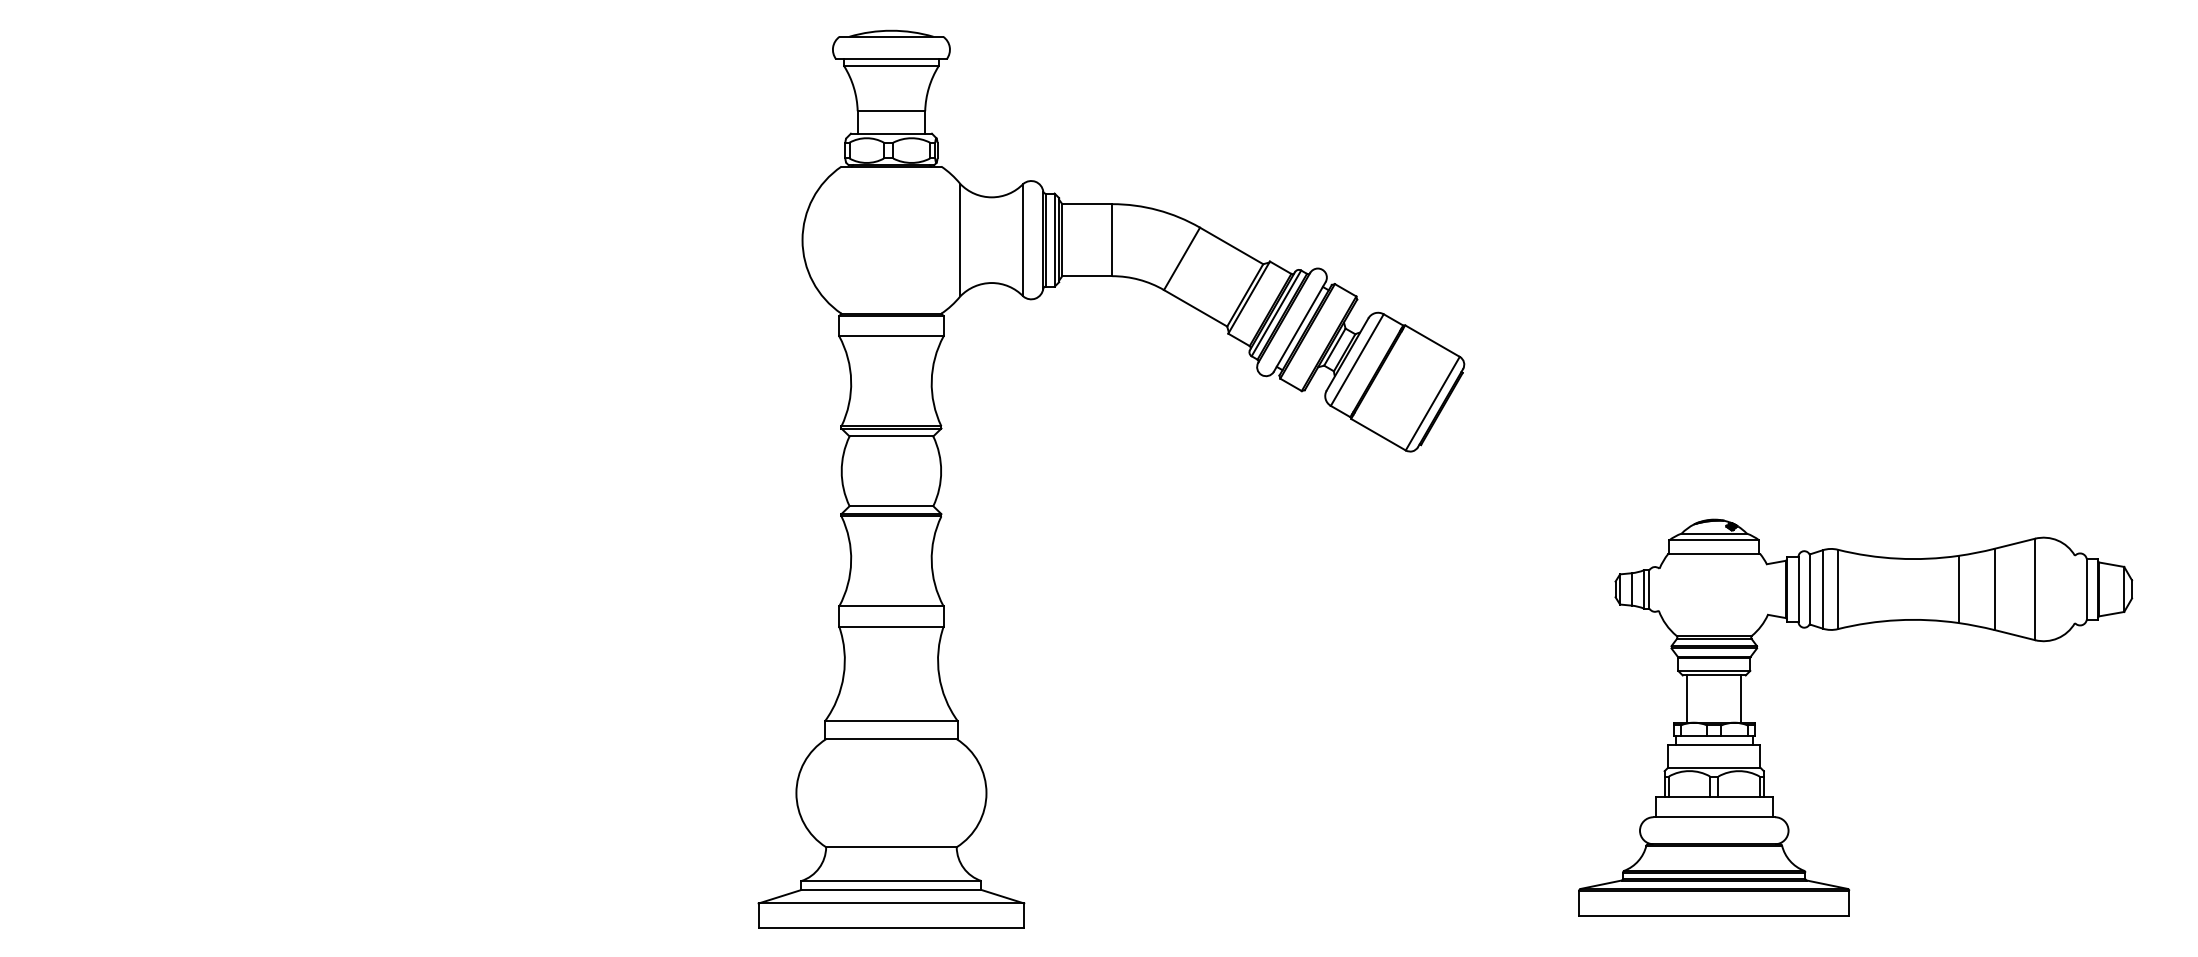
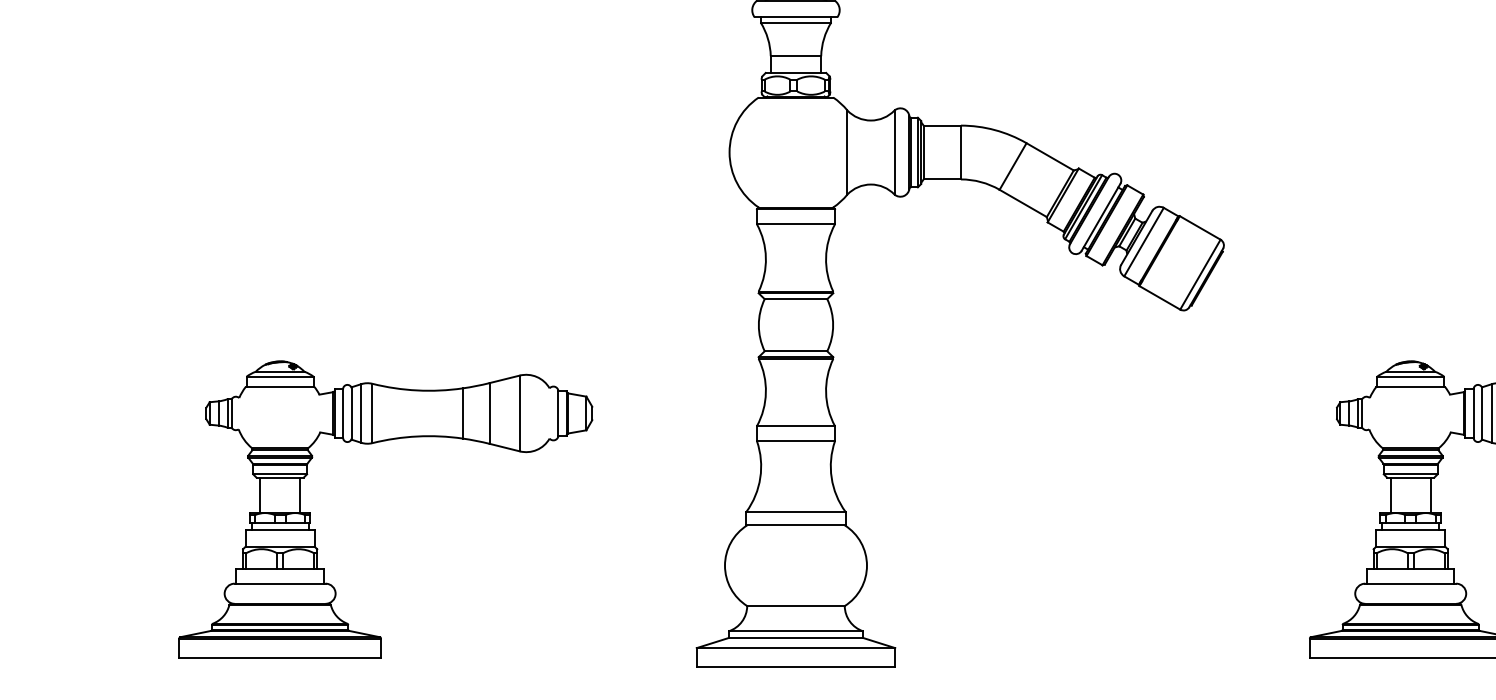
part: (324, 630) -> (372, 444), added

